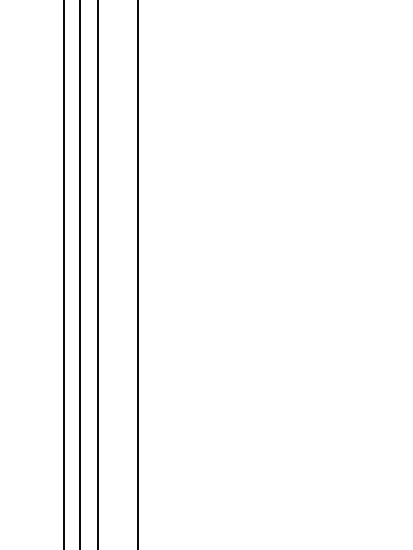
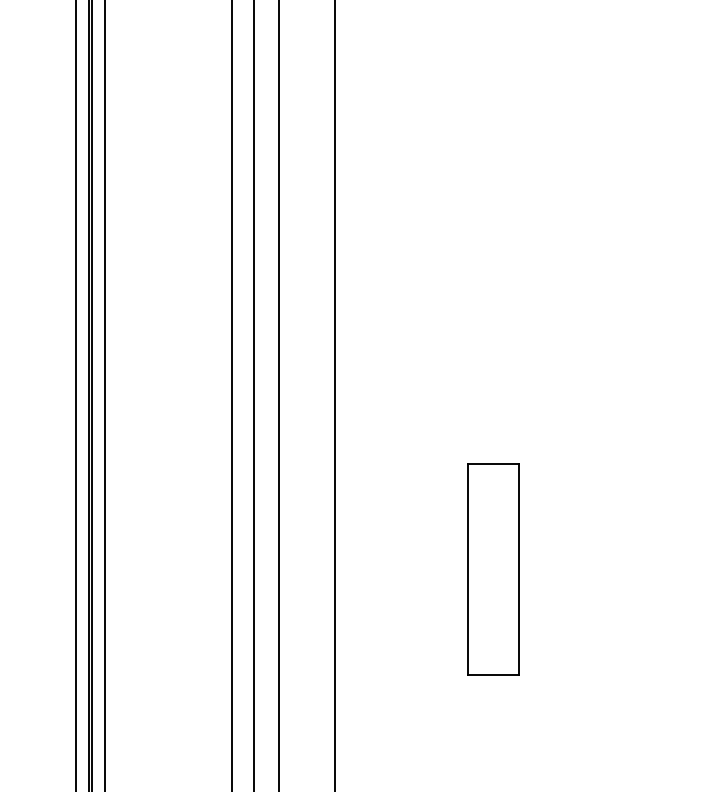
part: (251, 391) -> (493, 569), added

